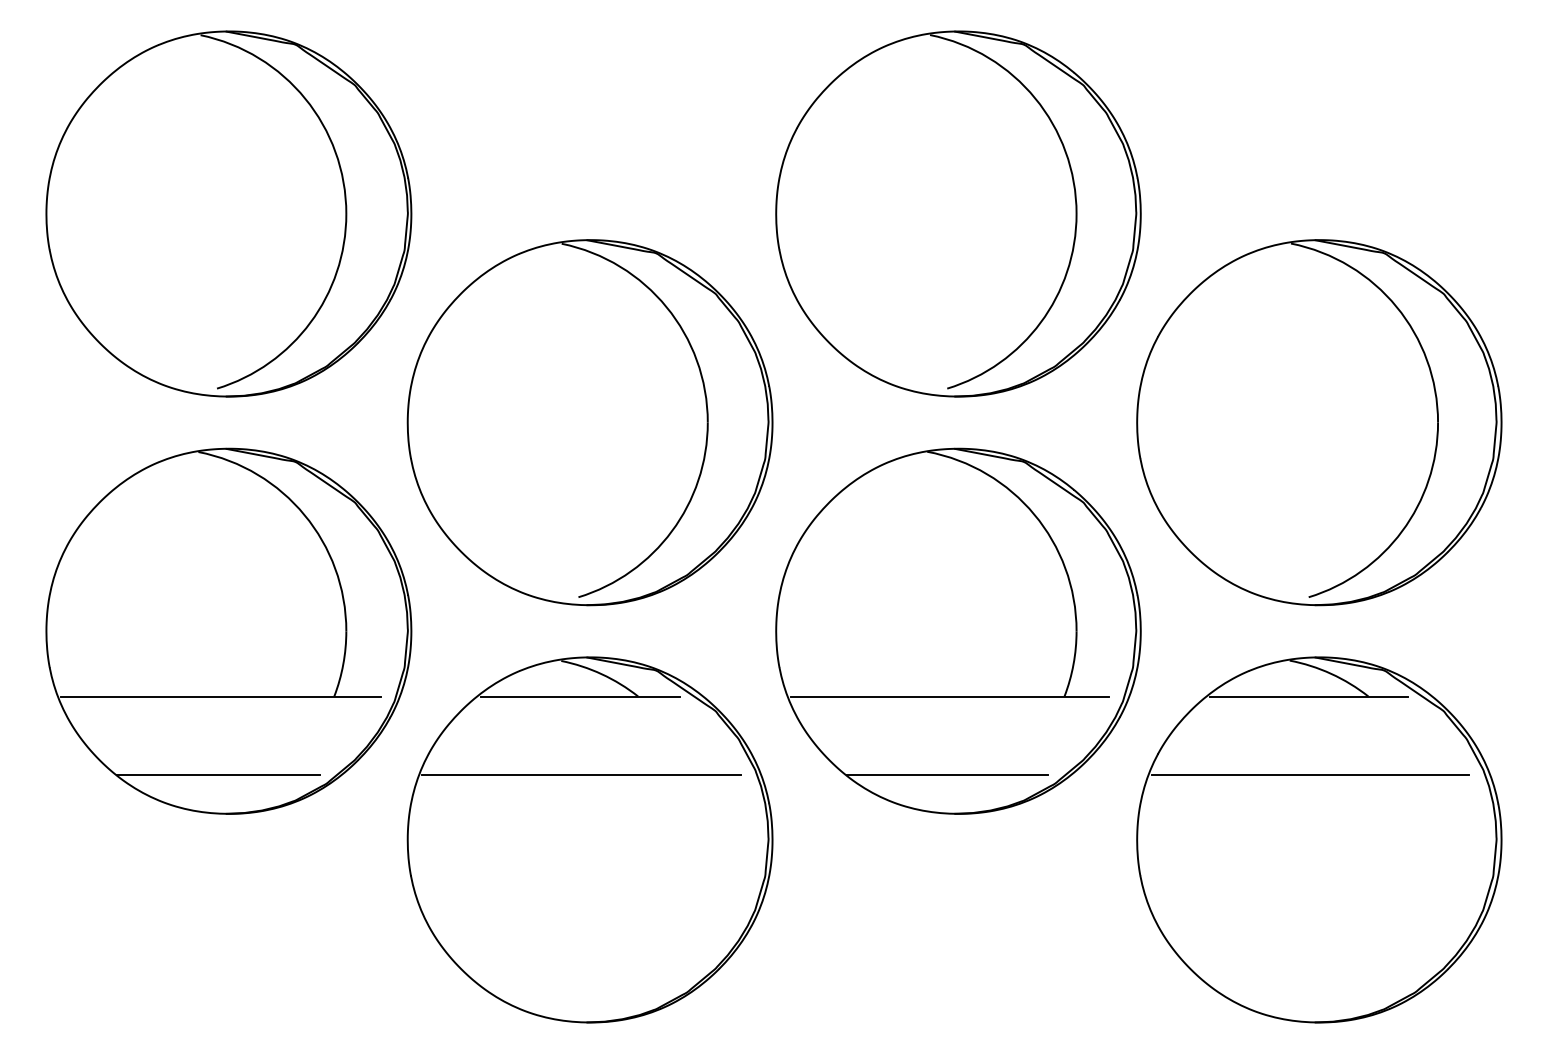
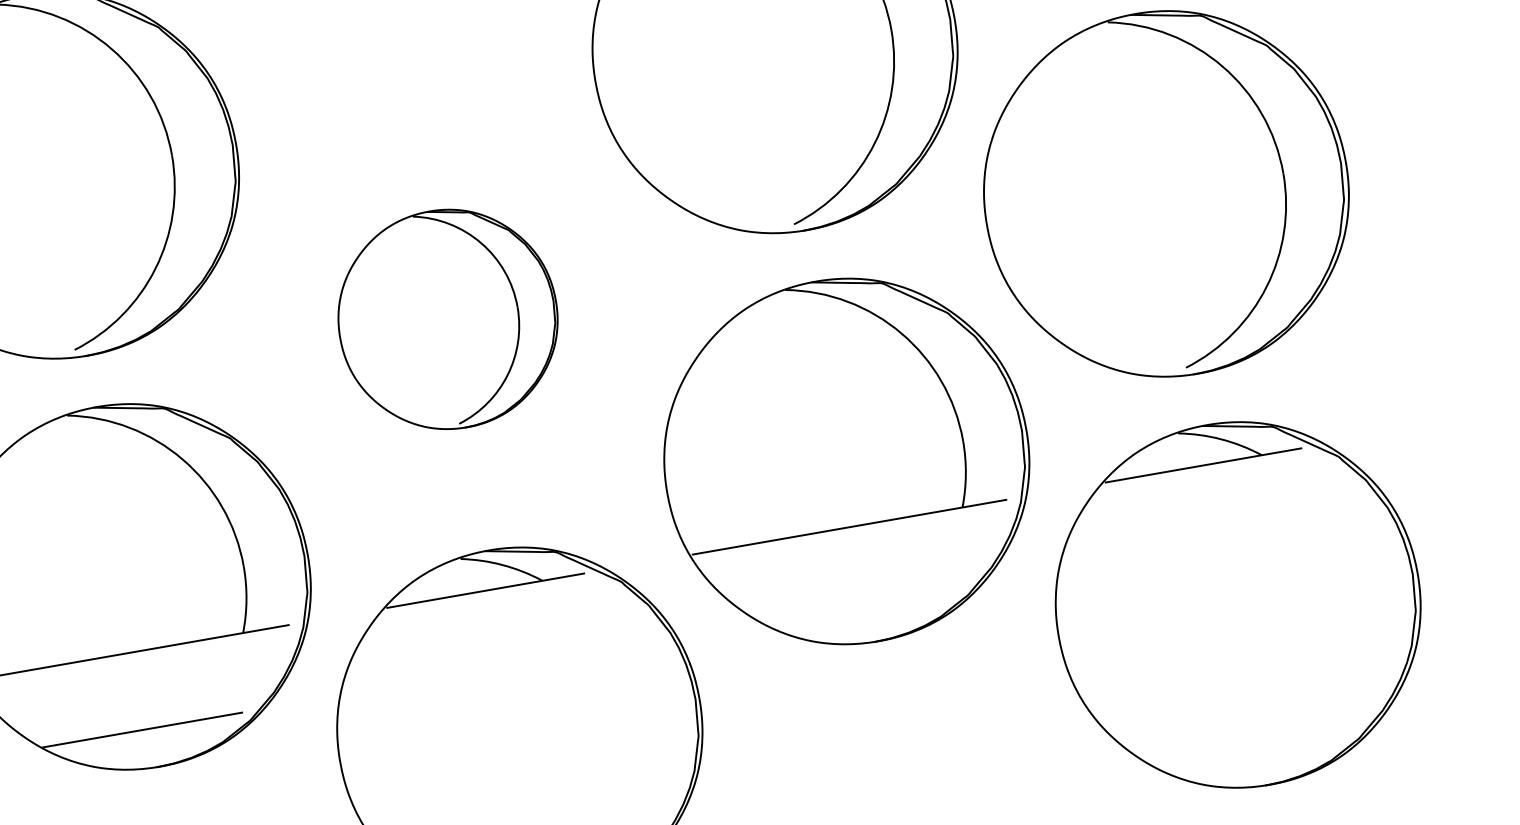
part: (589, 422) -> (447, 319), size x0.6
line: (581, 774) -> (500, 667), removed
line: (947, 774) -> (860, 604), removed
line: (1310, 774) -> (1218, 542), removed

